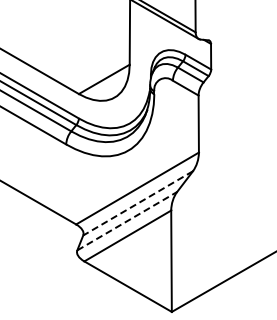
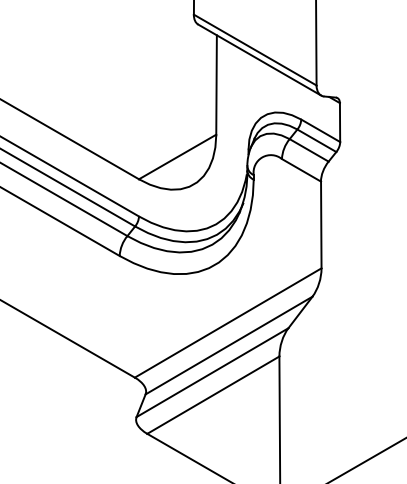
line: (138, 203) -> (229, 345), dashed -> solid
line: (127, 221) -> (212, 373), dashed -> solid

